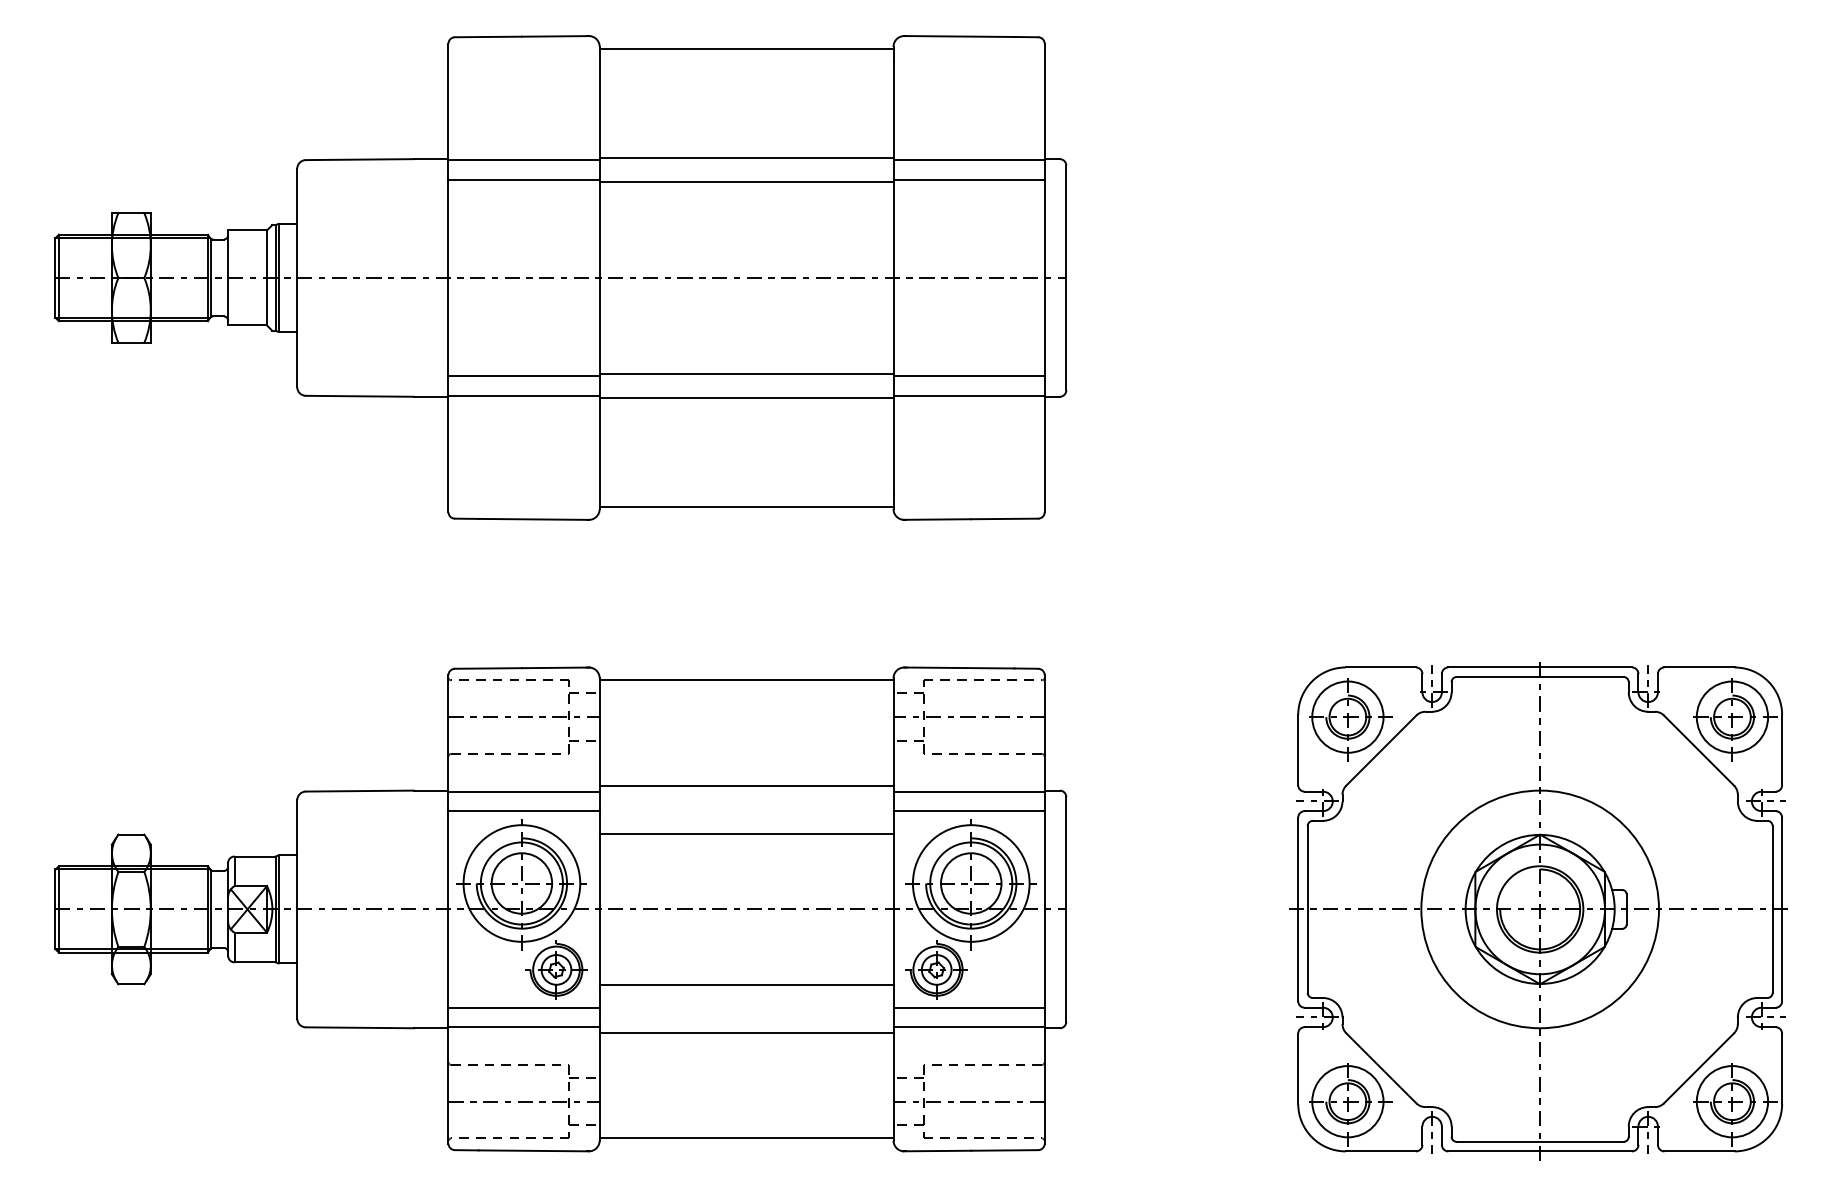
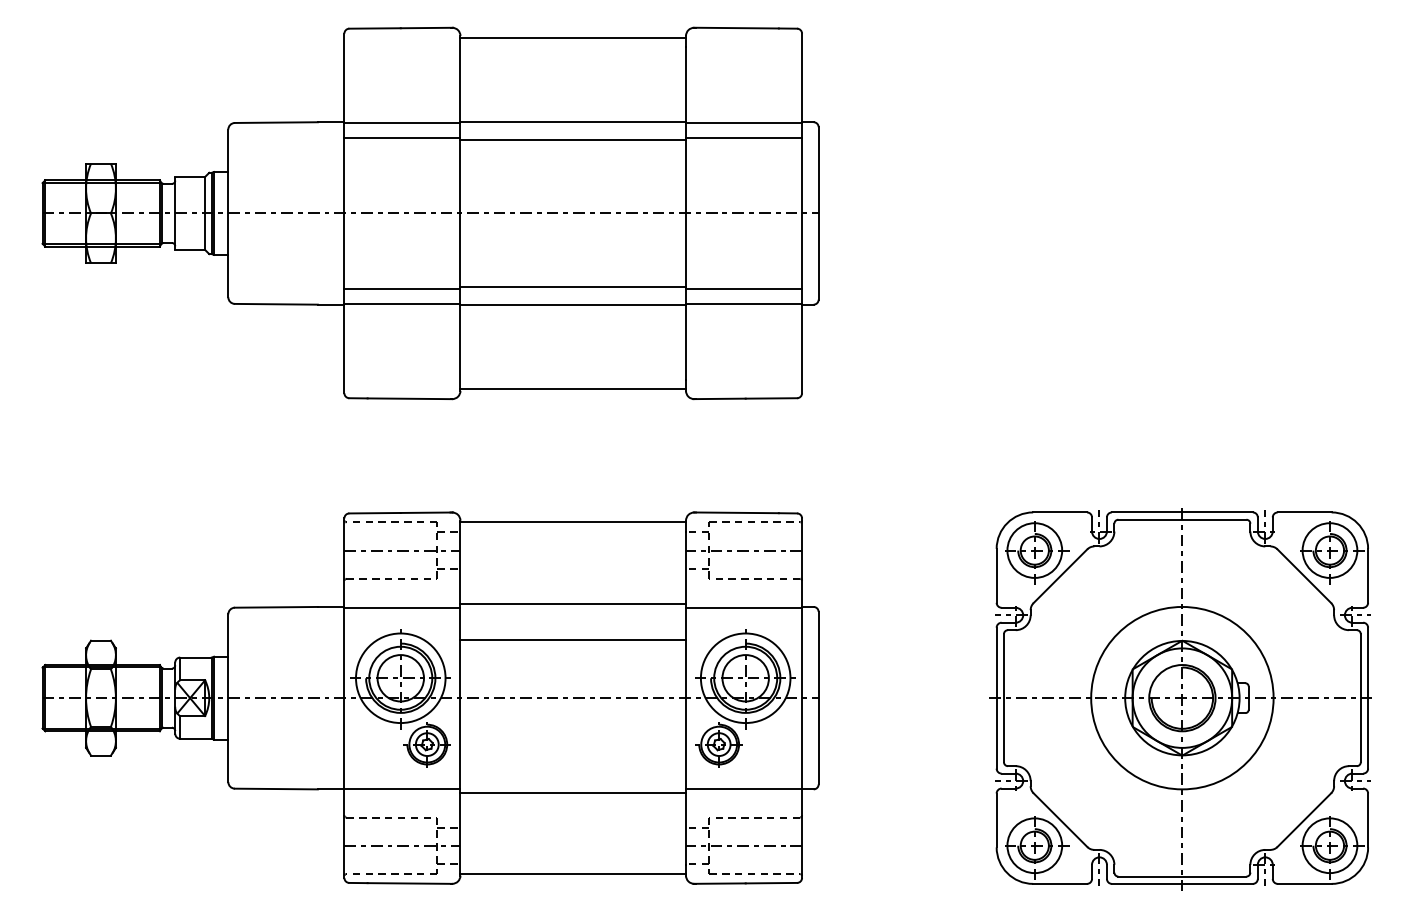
line: (523, 811) -> (401, 622), removed
line: (968, 811) -> (743, 622), removed
line: (746, 985) -> (573, 756), removed
line: (523, 1007) -> (401, 773), removed
line: (968, 1007) -> (743, 773), removed

